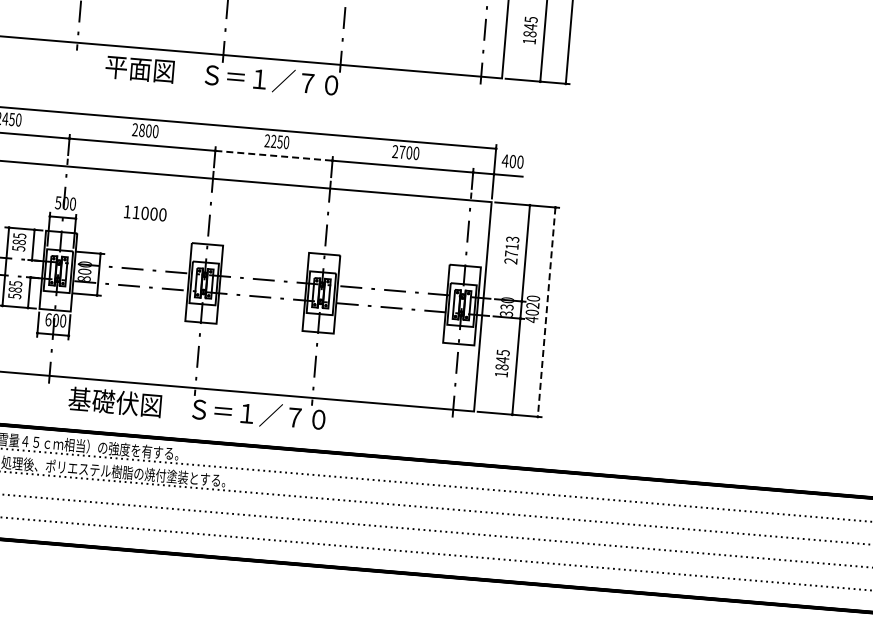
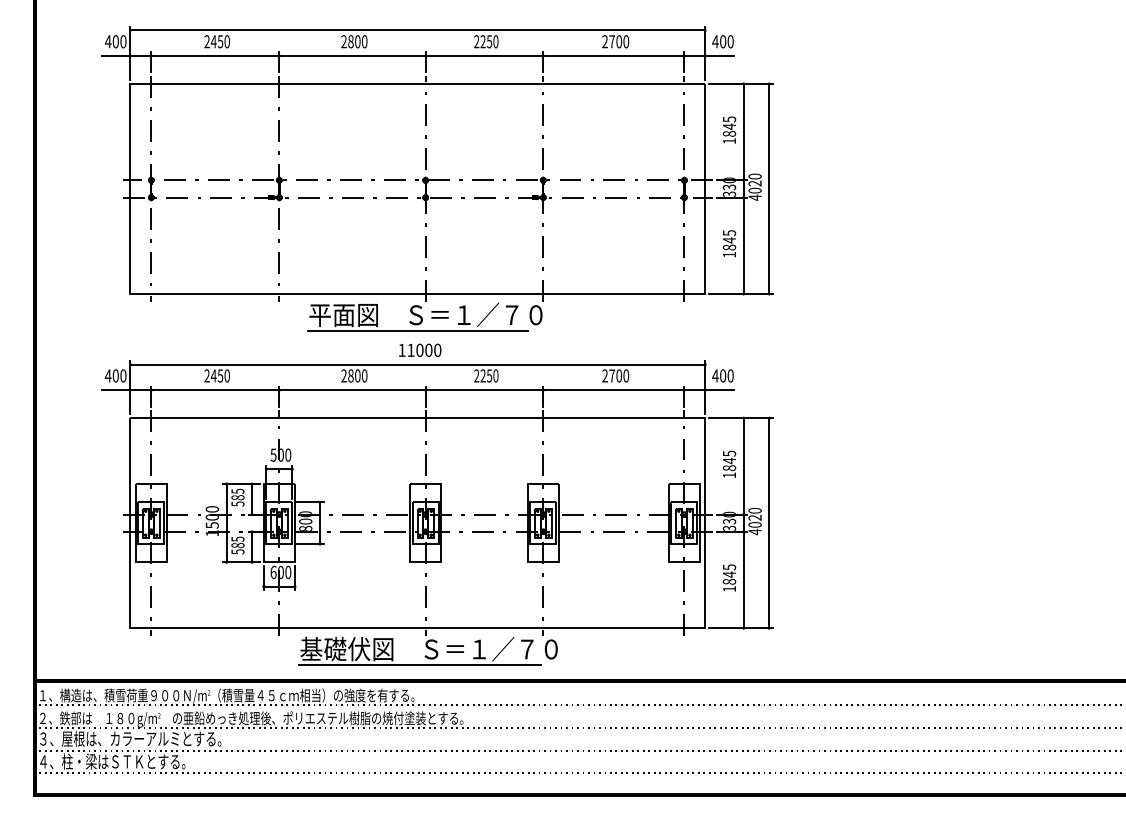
line: (212, 90) -> (417, 330), added
line: (273, 156) -> (484, 390), dashed -> solid
text: (145, 212) -> (420, 349), moved
text: (511, 250) -> (729, 464), 2713 -> 1845
line: (546, 312) -> (769, 523), dashed -> solid
line: (186, 423) -> (419, 664), added

